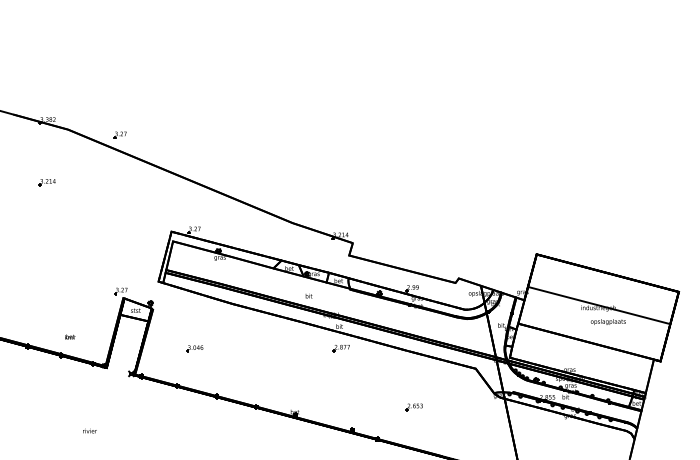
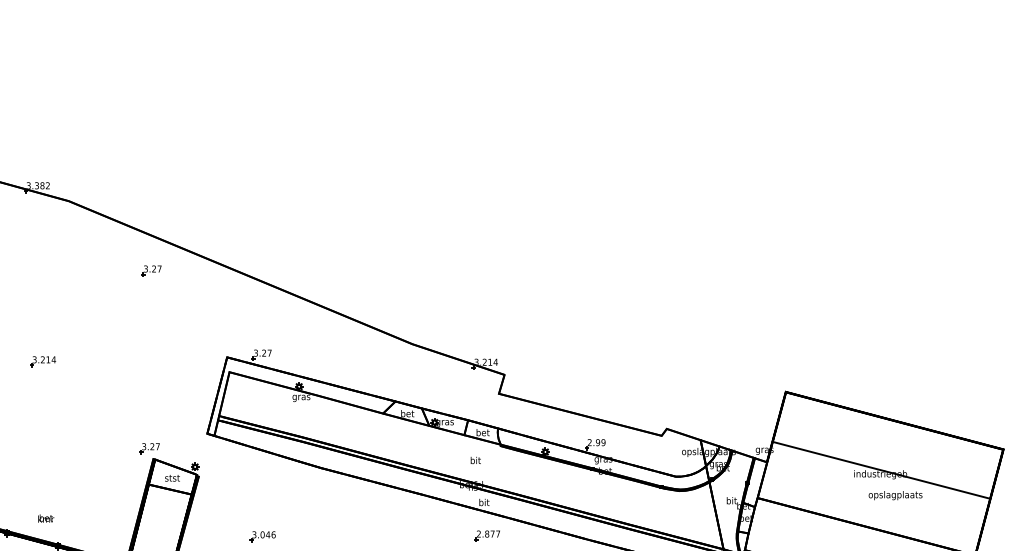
part: (119, 134) -> (150, 269), moved
part: (46, 182) -> (41, 361), moved
text: (308, 295) -> (474, 459), moved
text: (70, 336) -> (46, 517), moved

